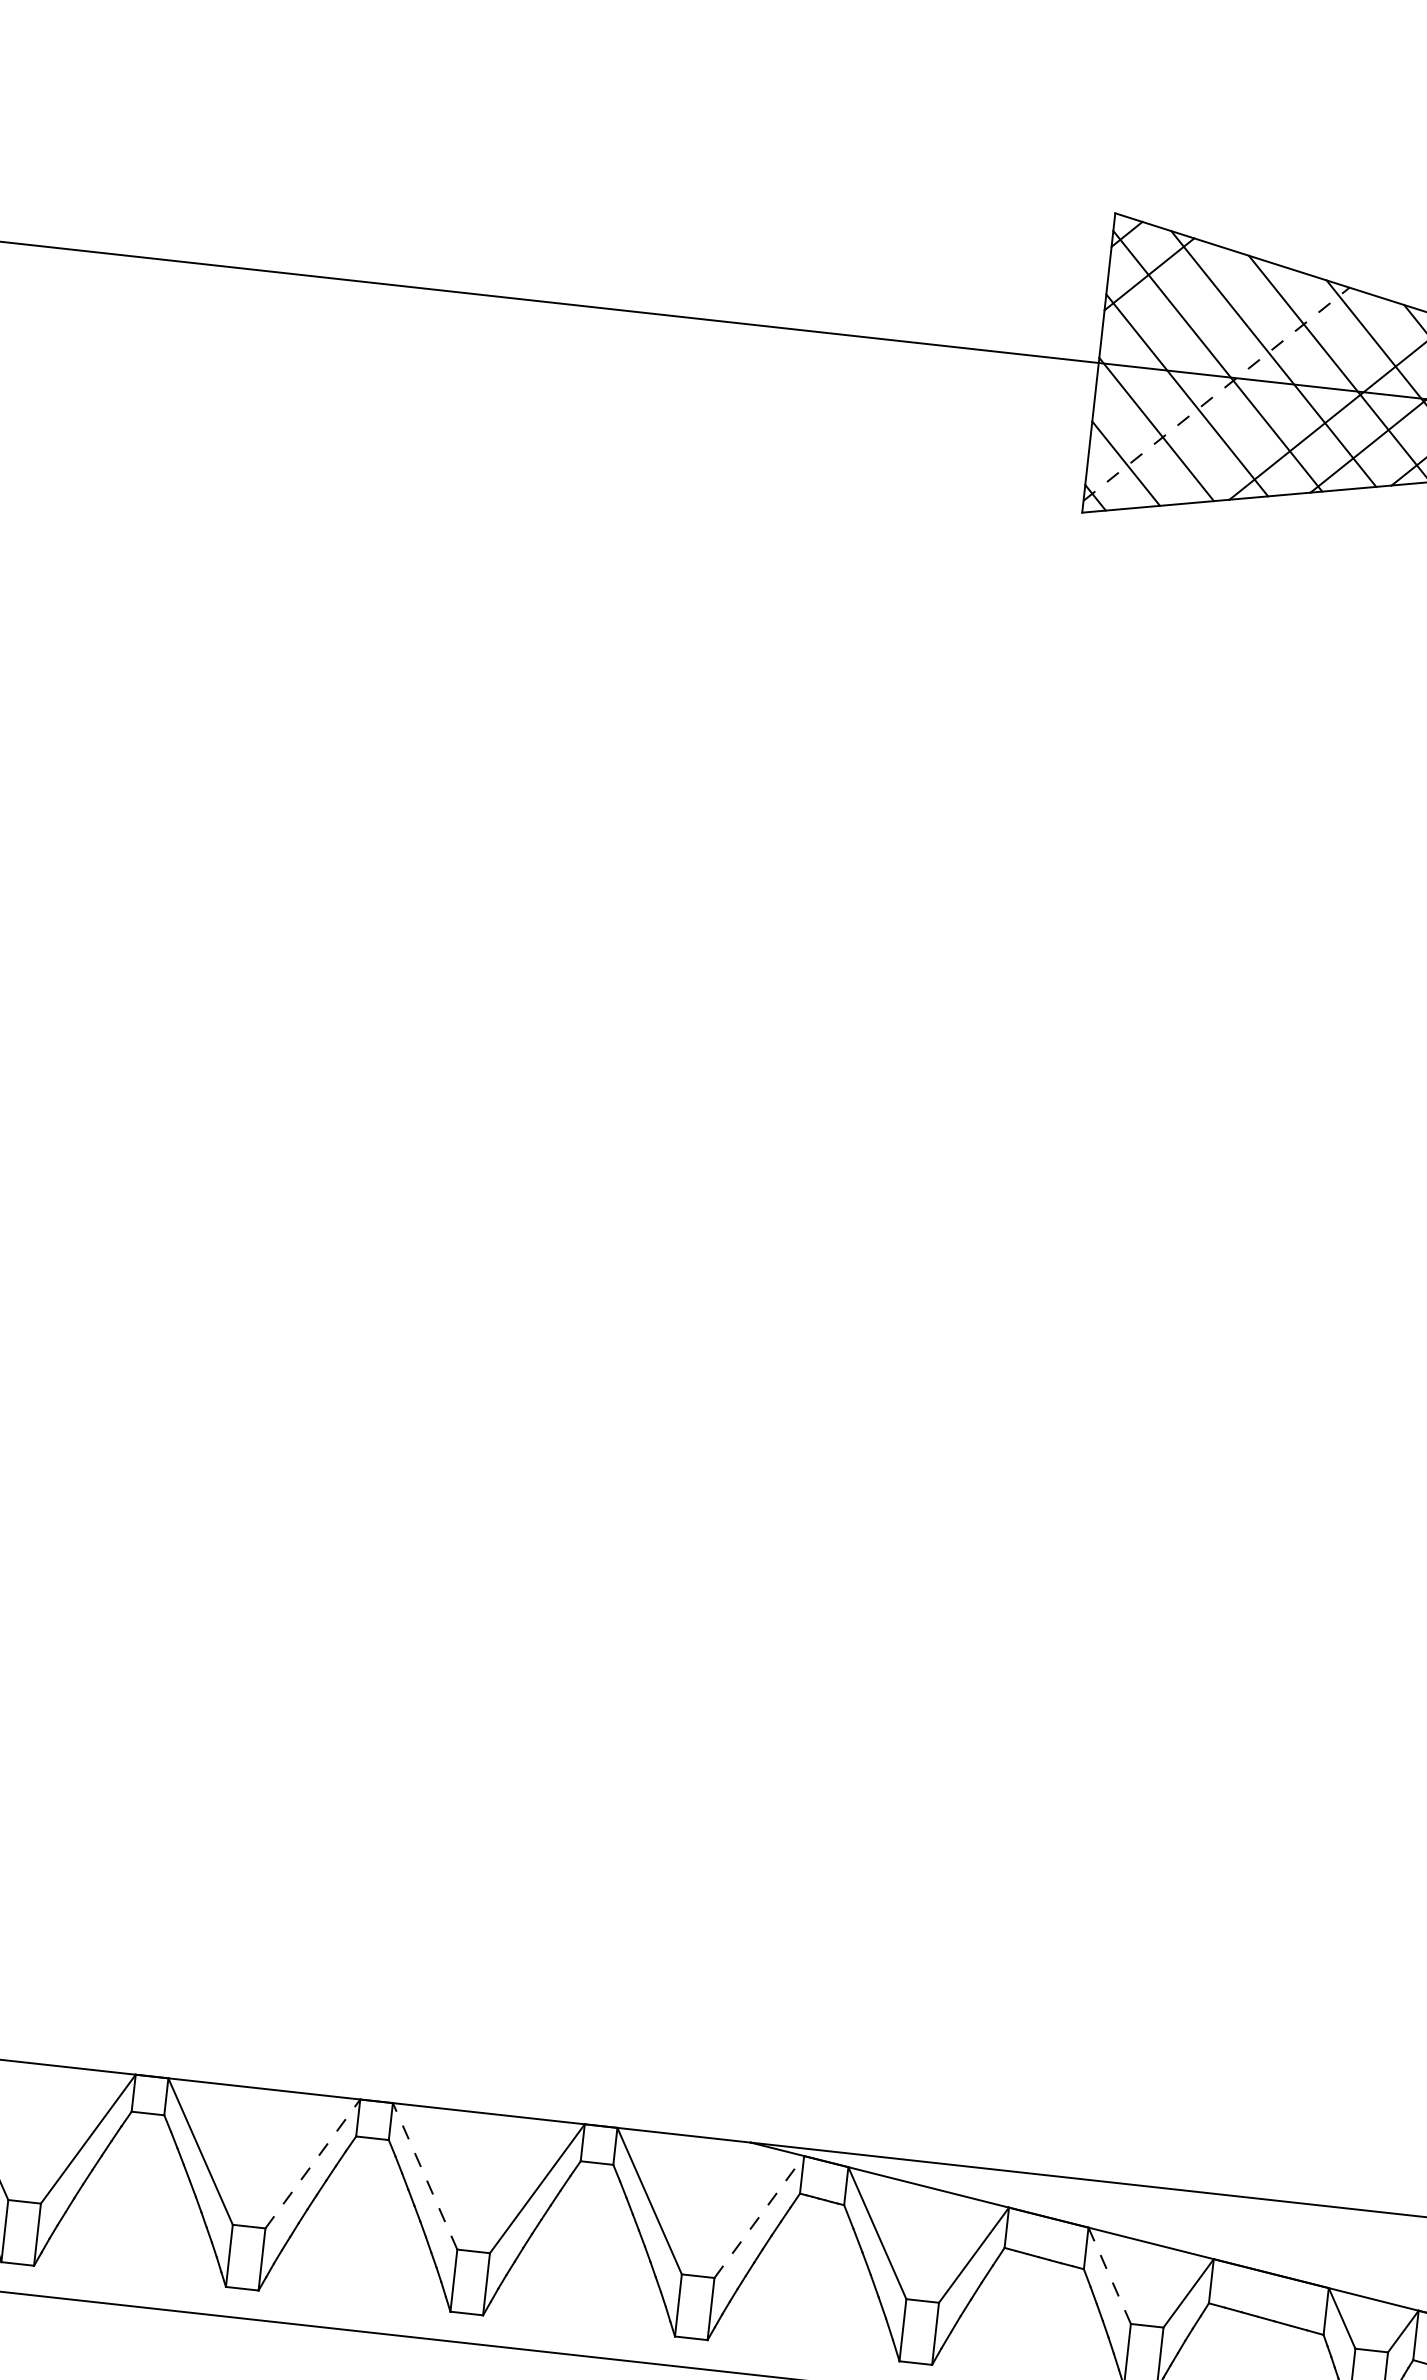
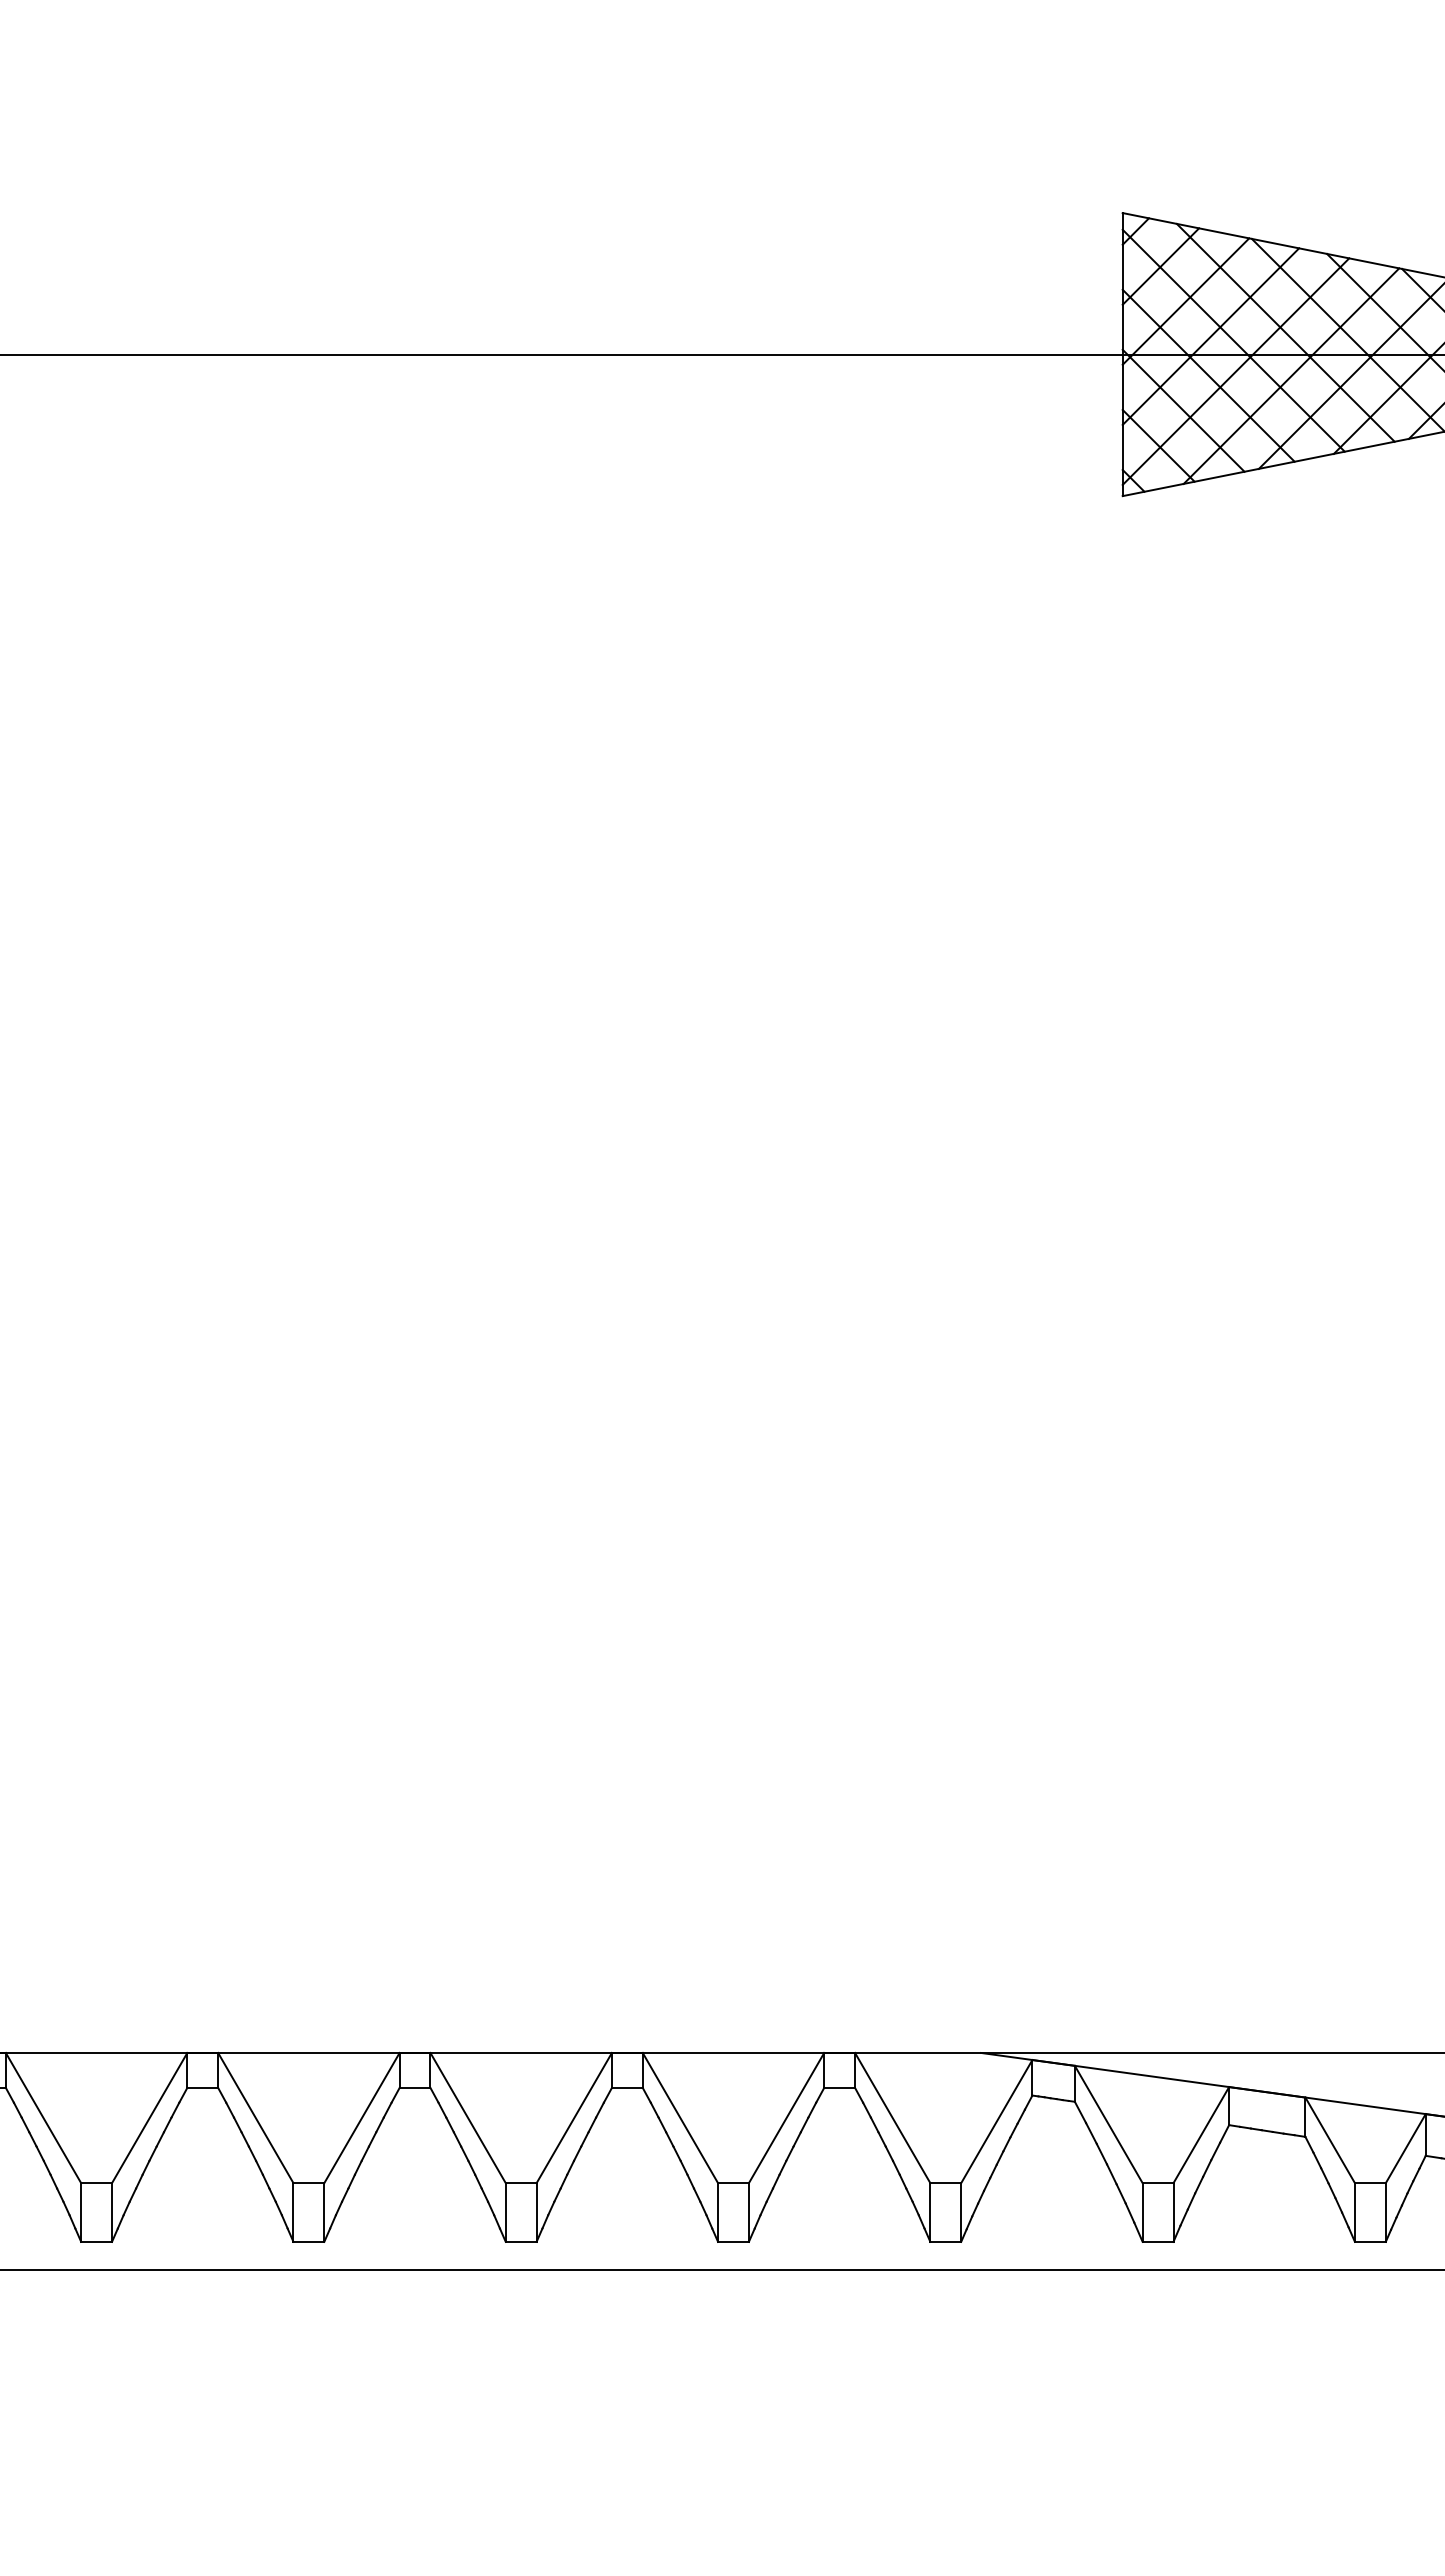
line: (1171, 314) -> (1185, 301), added
line: (1193, 354) -> (1210, 336), added
line: (1217, 394) -> (1236, 371), dashed -> solid
line: (1274, 404) -> (1291, 375), added
line: (313, 2163) -> (574, 2117), dashed -> solid
line: (425, 2175) -> (680, 2117), dashed -> solid
line: (760, 2217) -> (997, 2121), dashed -> solid
line: (1109, 2274) -> (1329, 2139), dashed -> solid

